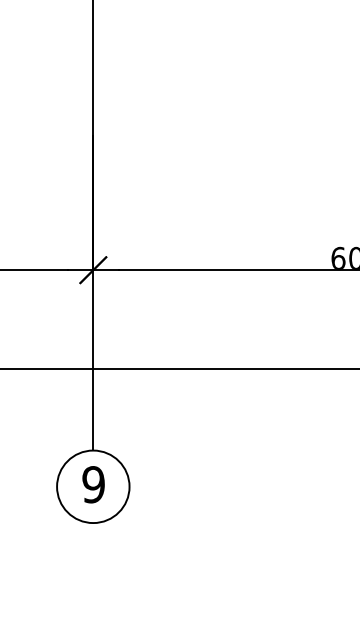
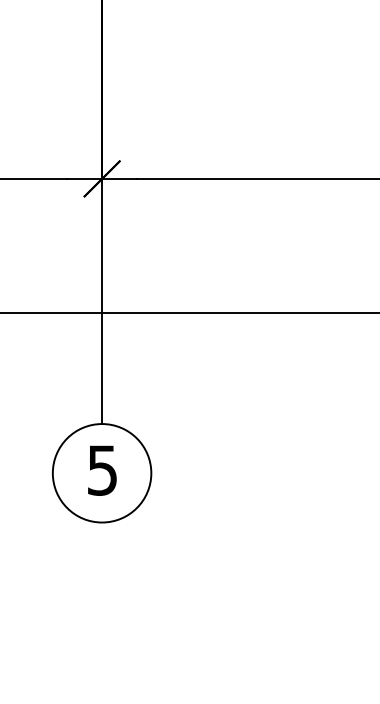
text: (93, 484) -> (102, 470), 9 -> 5

